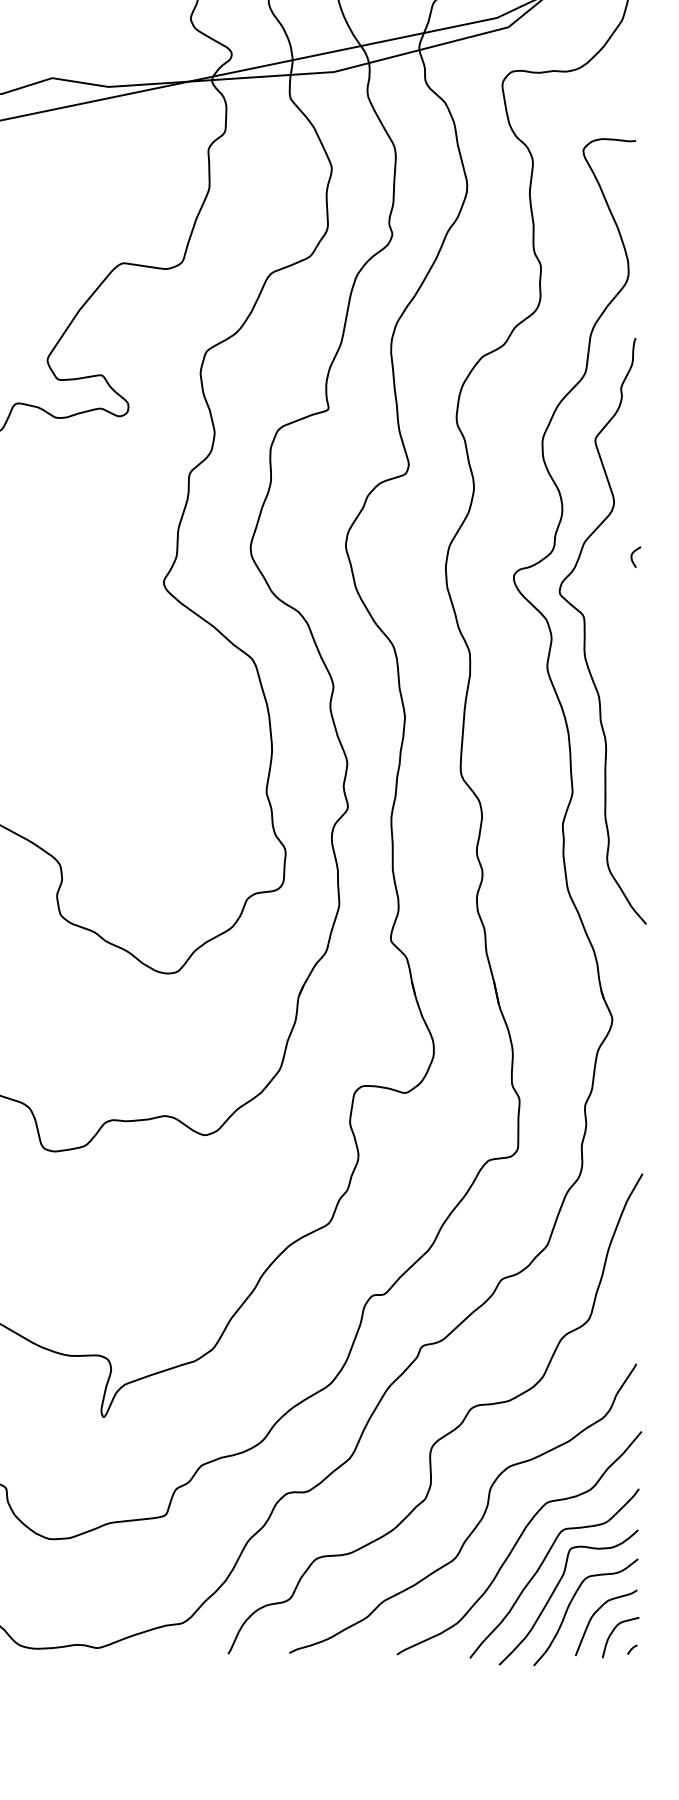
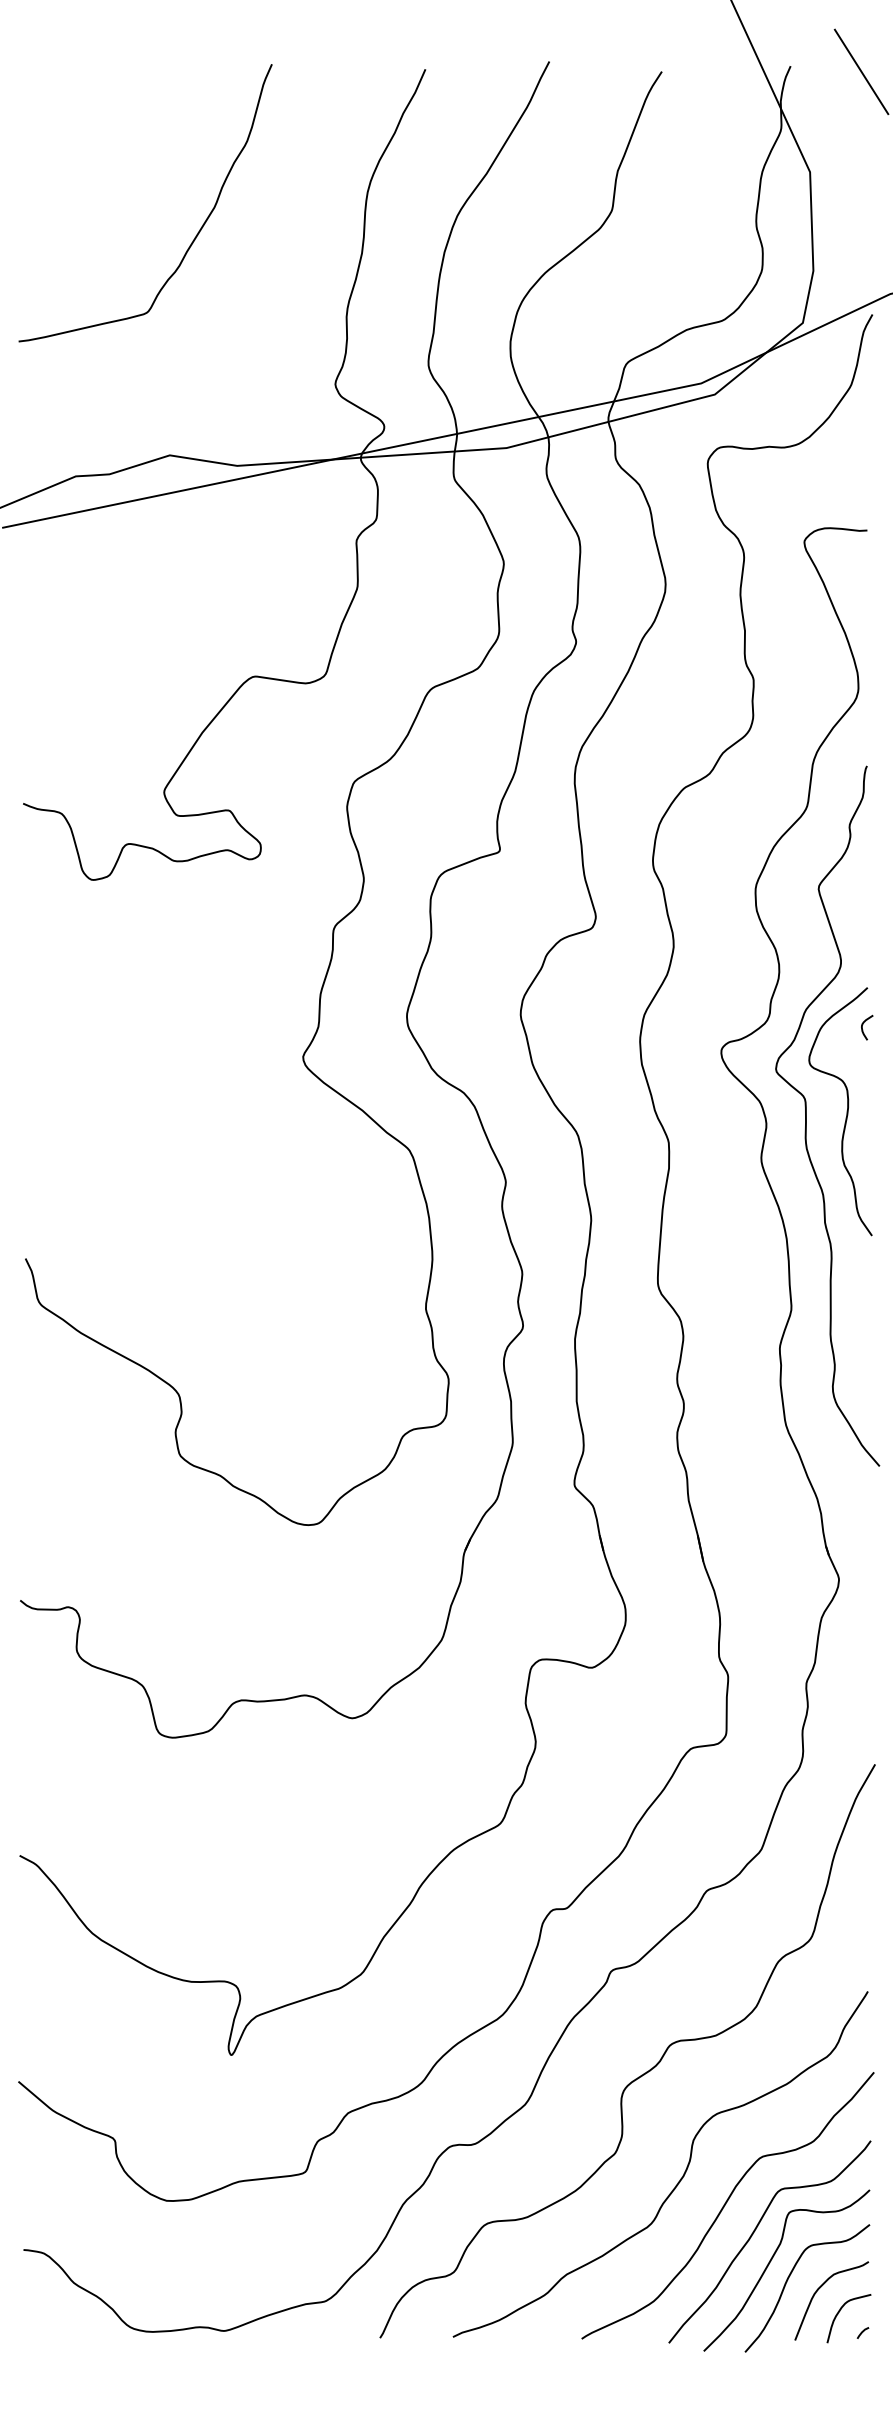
curve: (618, 627) -> (846, 1111), added

